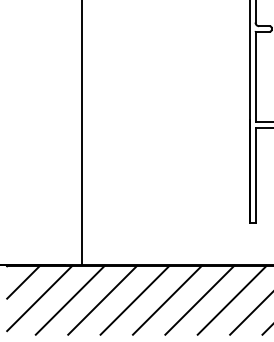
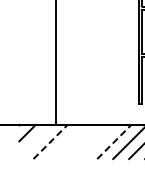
line: (39, 299) -> (35, 141), removed
line: (70, 299) -> (50, 141), solid -> dashed
line: (200, 299) -> (114, 141), solid -> dashed
line: (102, 301) -> (66, 142), removed
line: (135, 301) -> (82, 142), removed
line: (167, 301) -> (98, 142), removed

